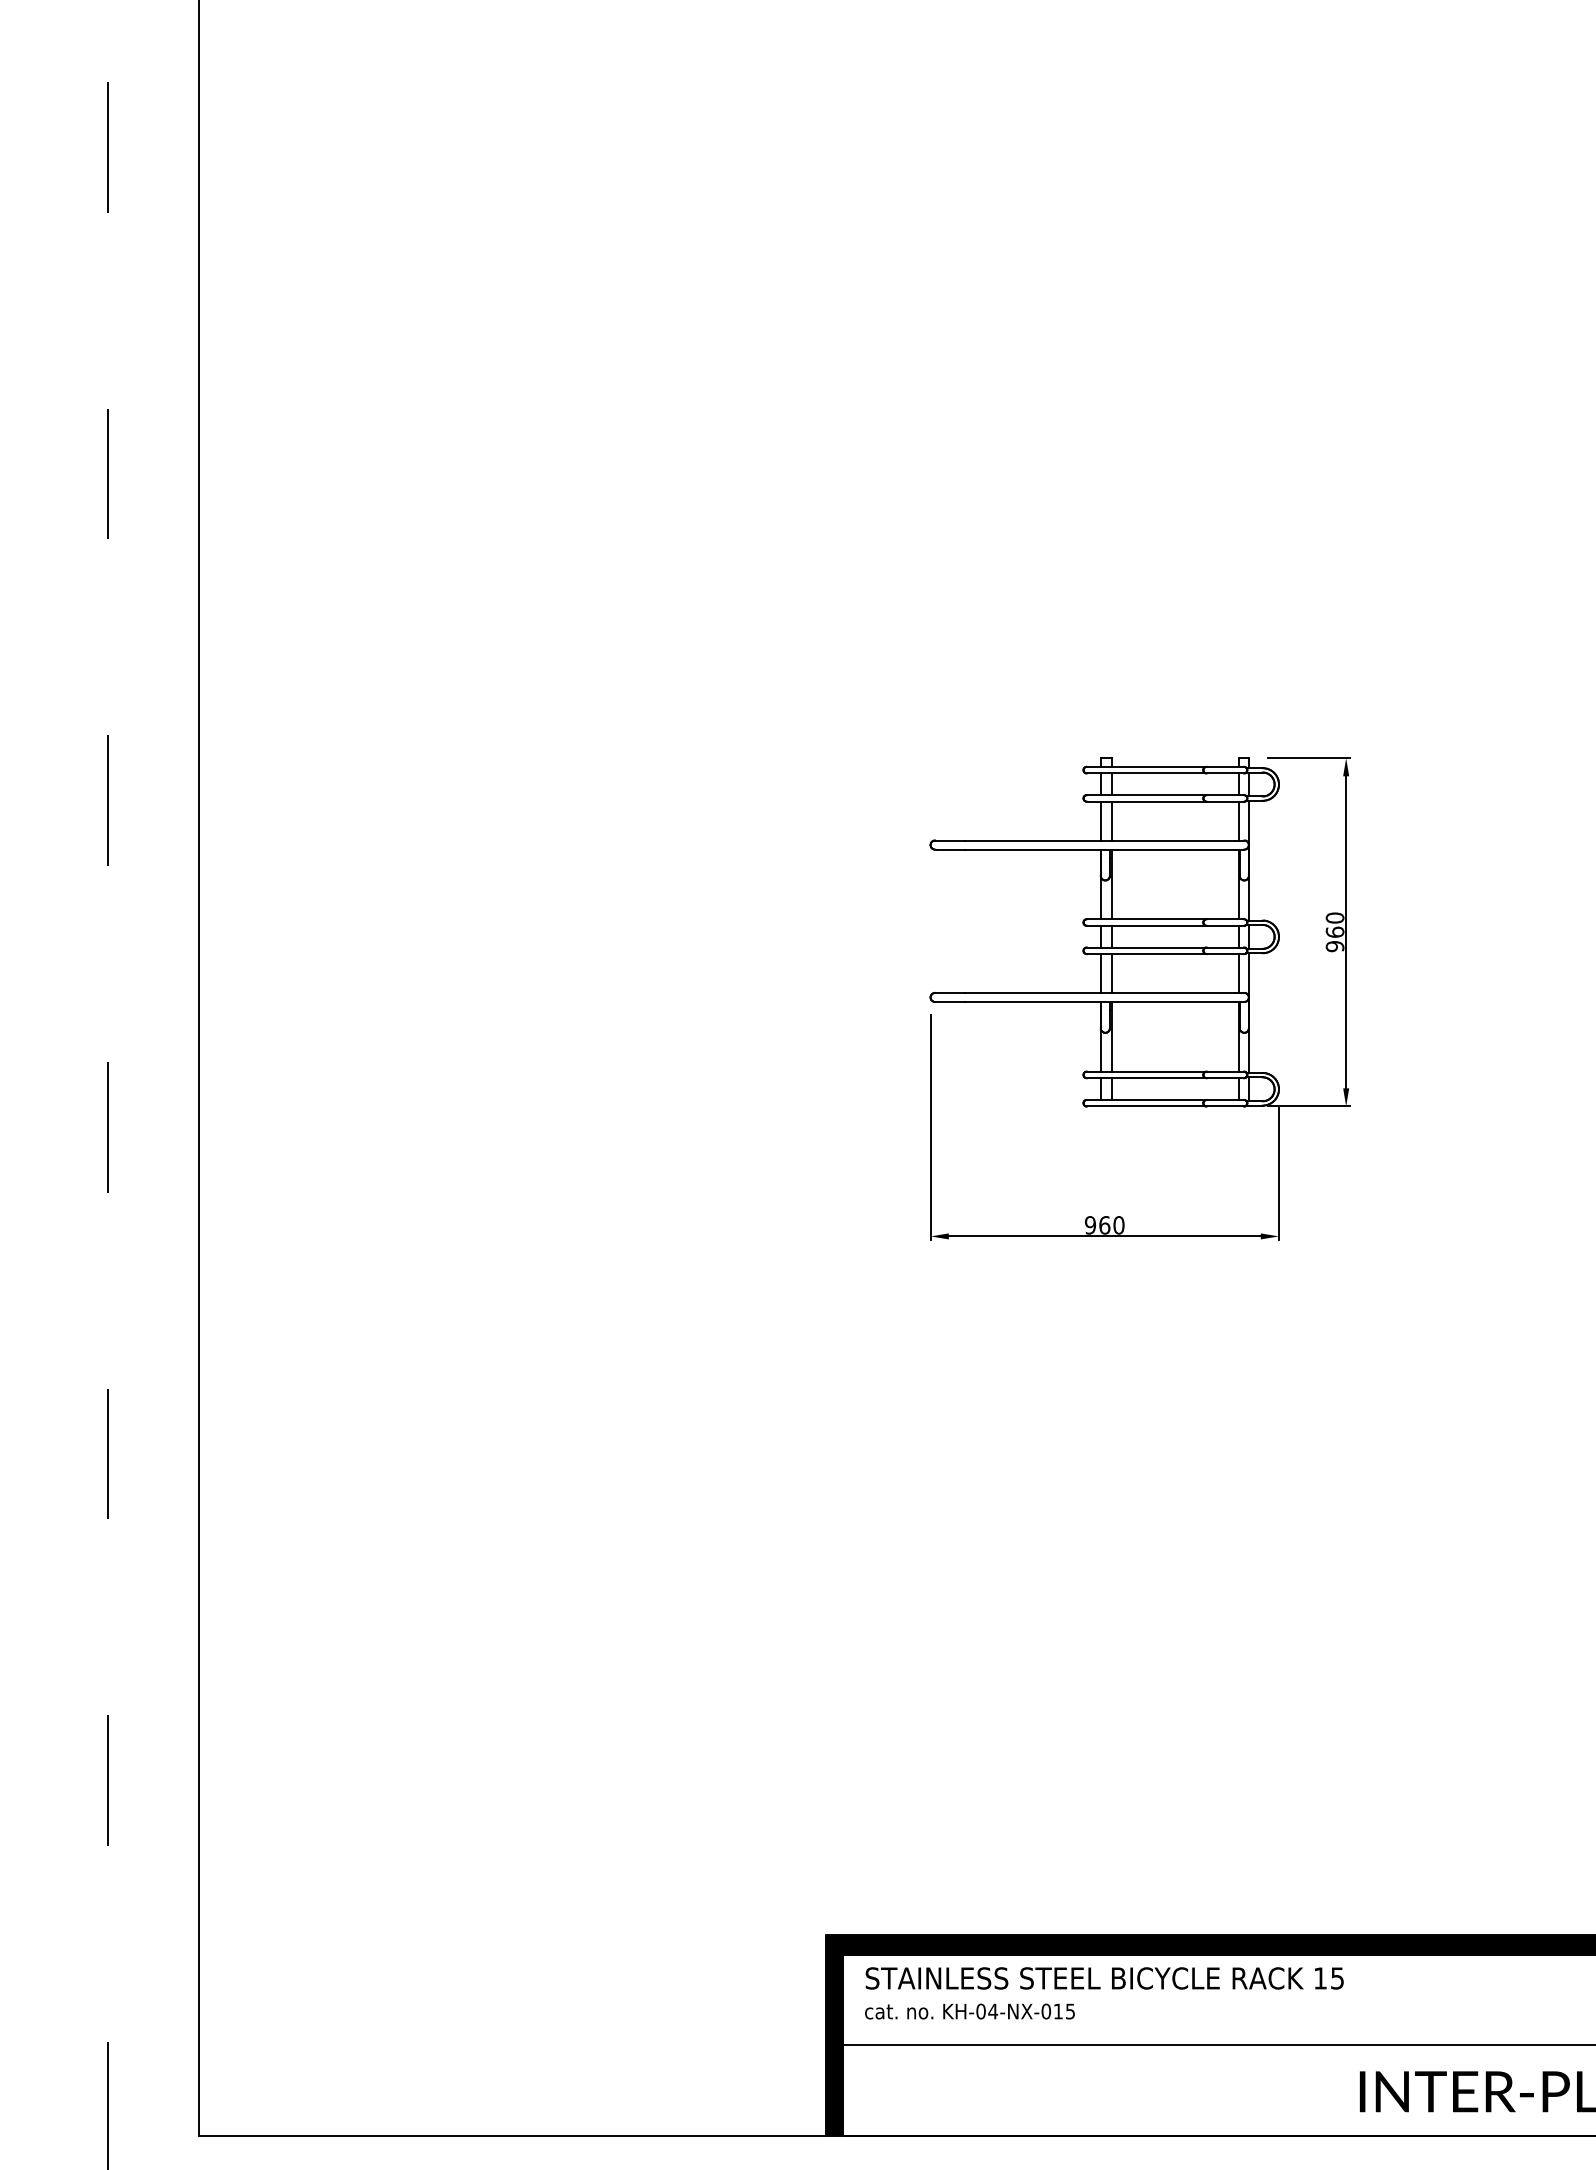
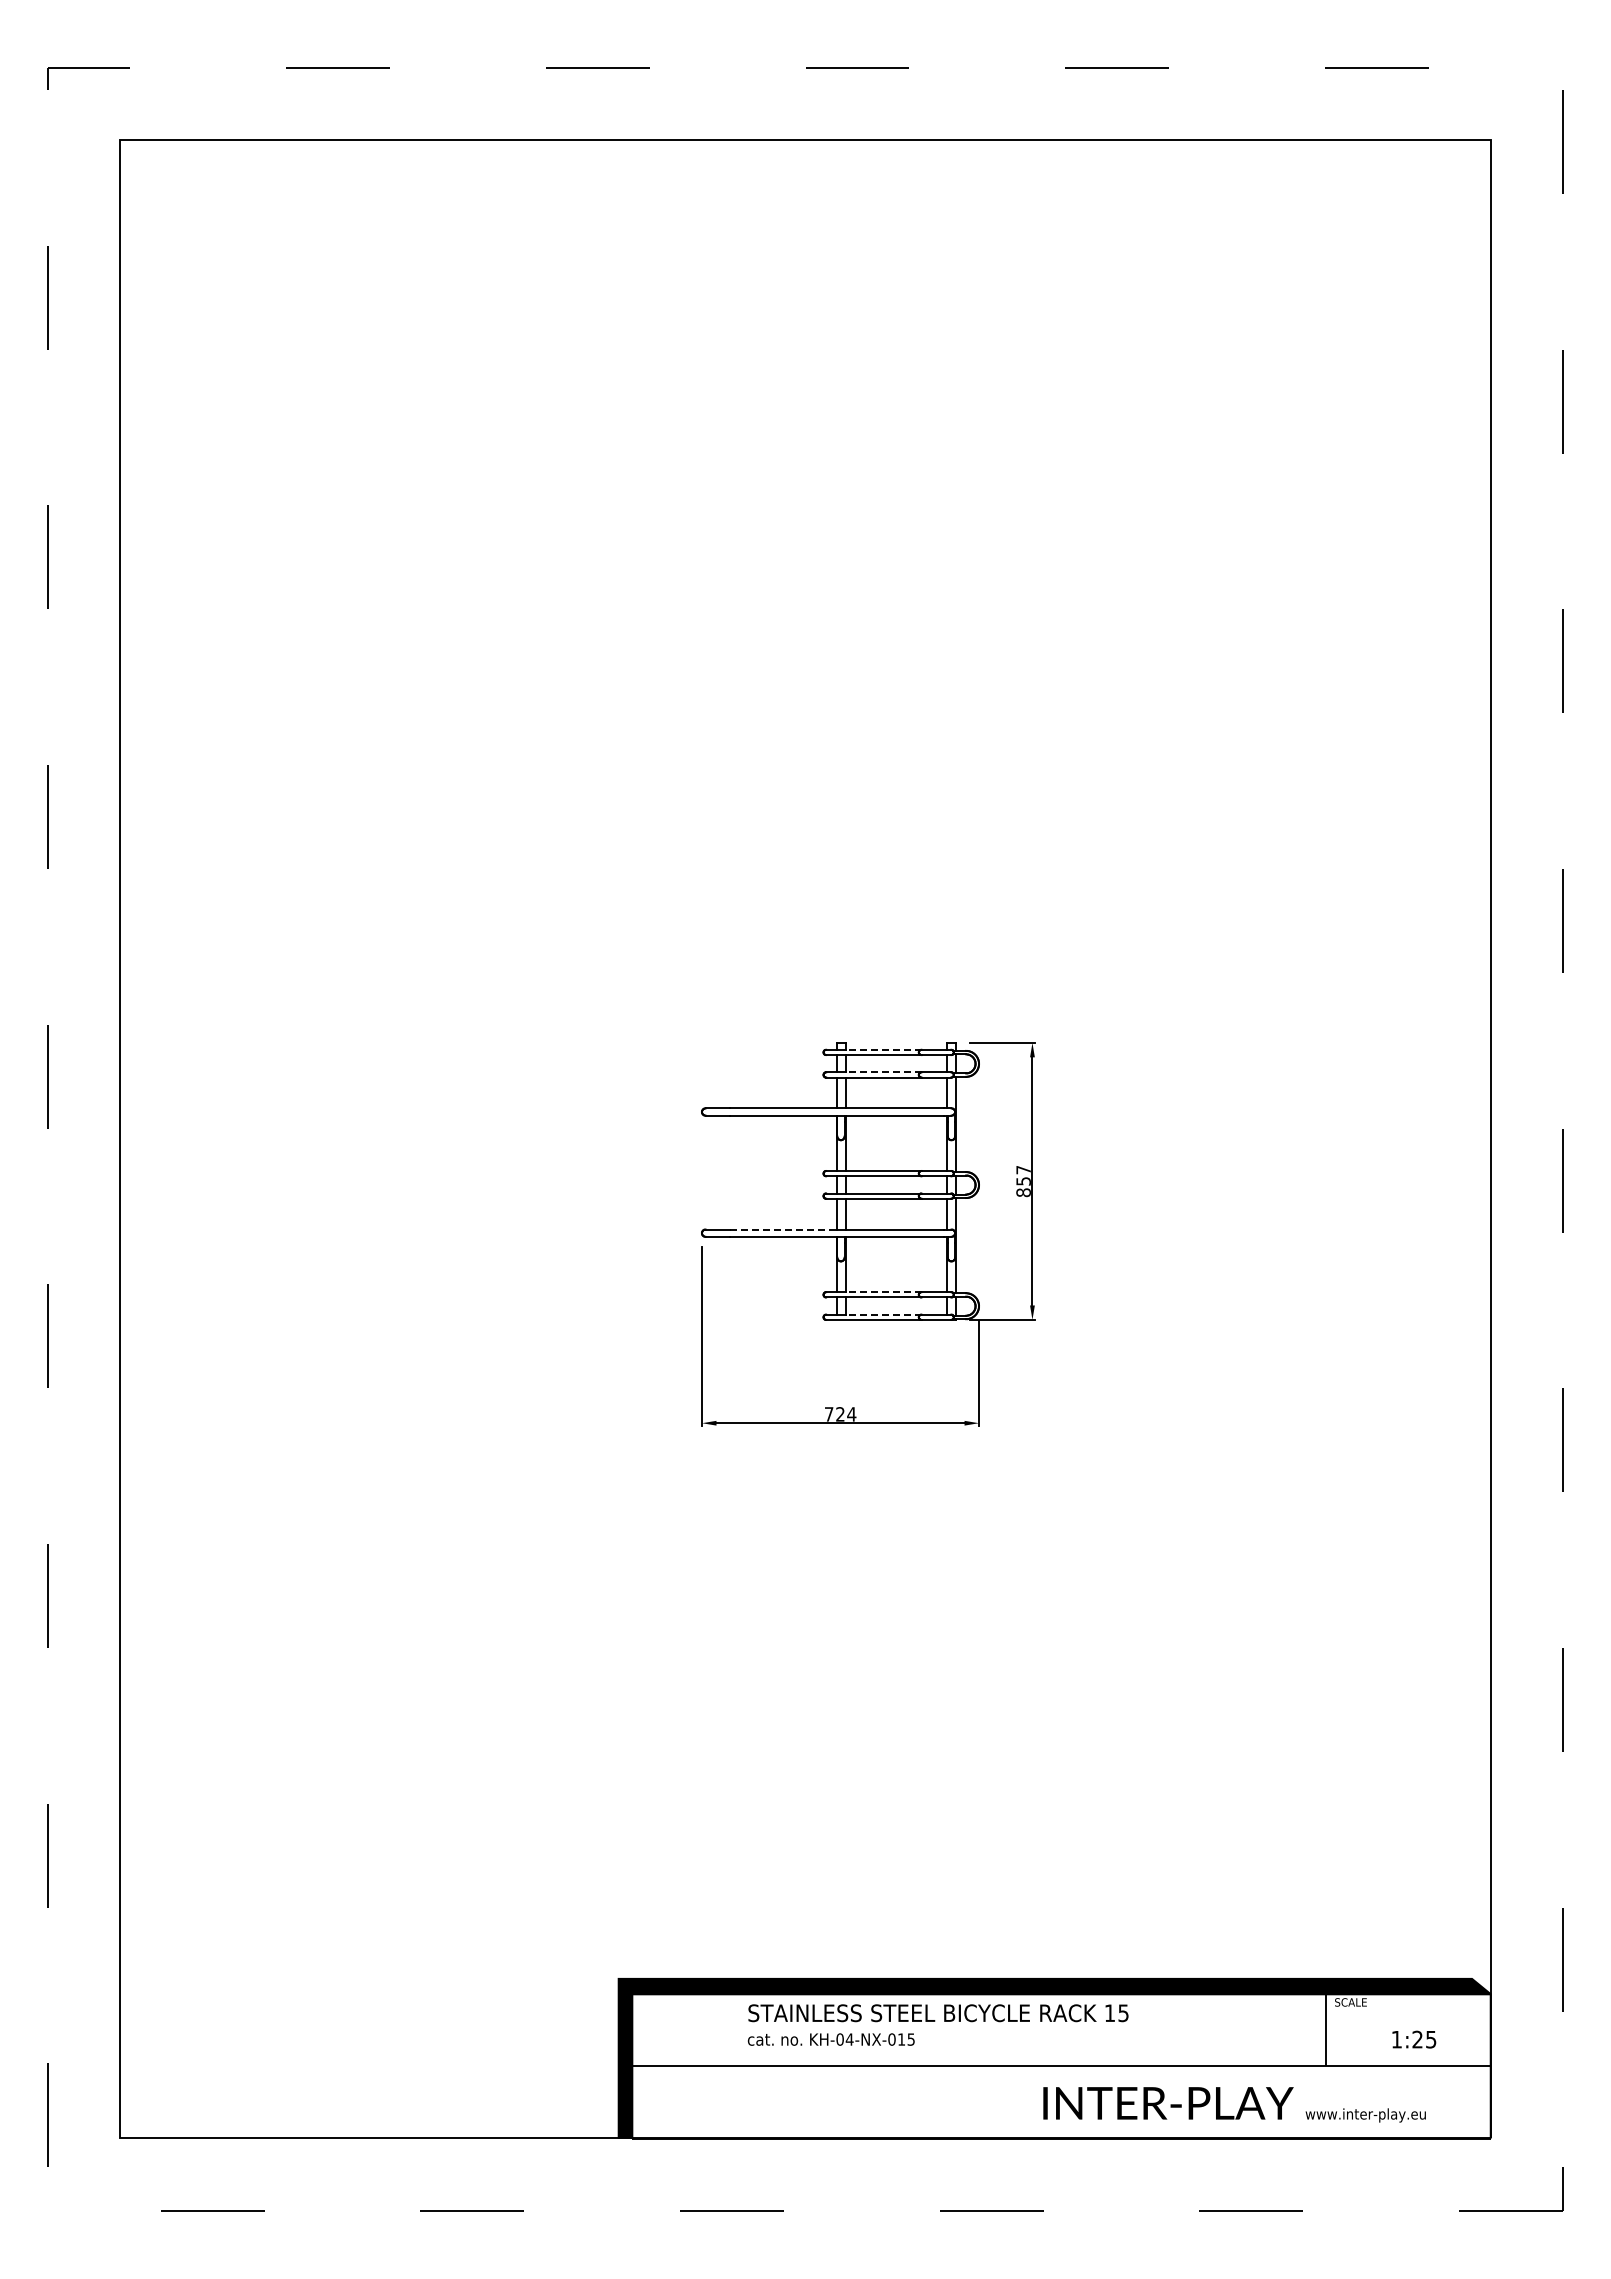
line: (1158, 766) -> (883, 1049), solid -> dashed
line: (1158, 795) -> (883, 1072), solid -> dashed
text: (1334, 932) -> (1023, 1181), 960 -> 857
line: (1033, 992) -> (783, 1229), solid -> dashed
line: (1158, 1072) -> (883, 1292), solid -> dashed
line: (1158, 1099) -> (883, 1314), solid -> dashed
text: (1104, 1225) -> (840, 1414), 960 -> 724
text: (1103, 1992) -> (937, 2024), moved

